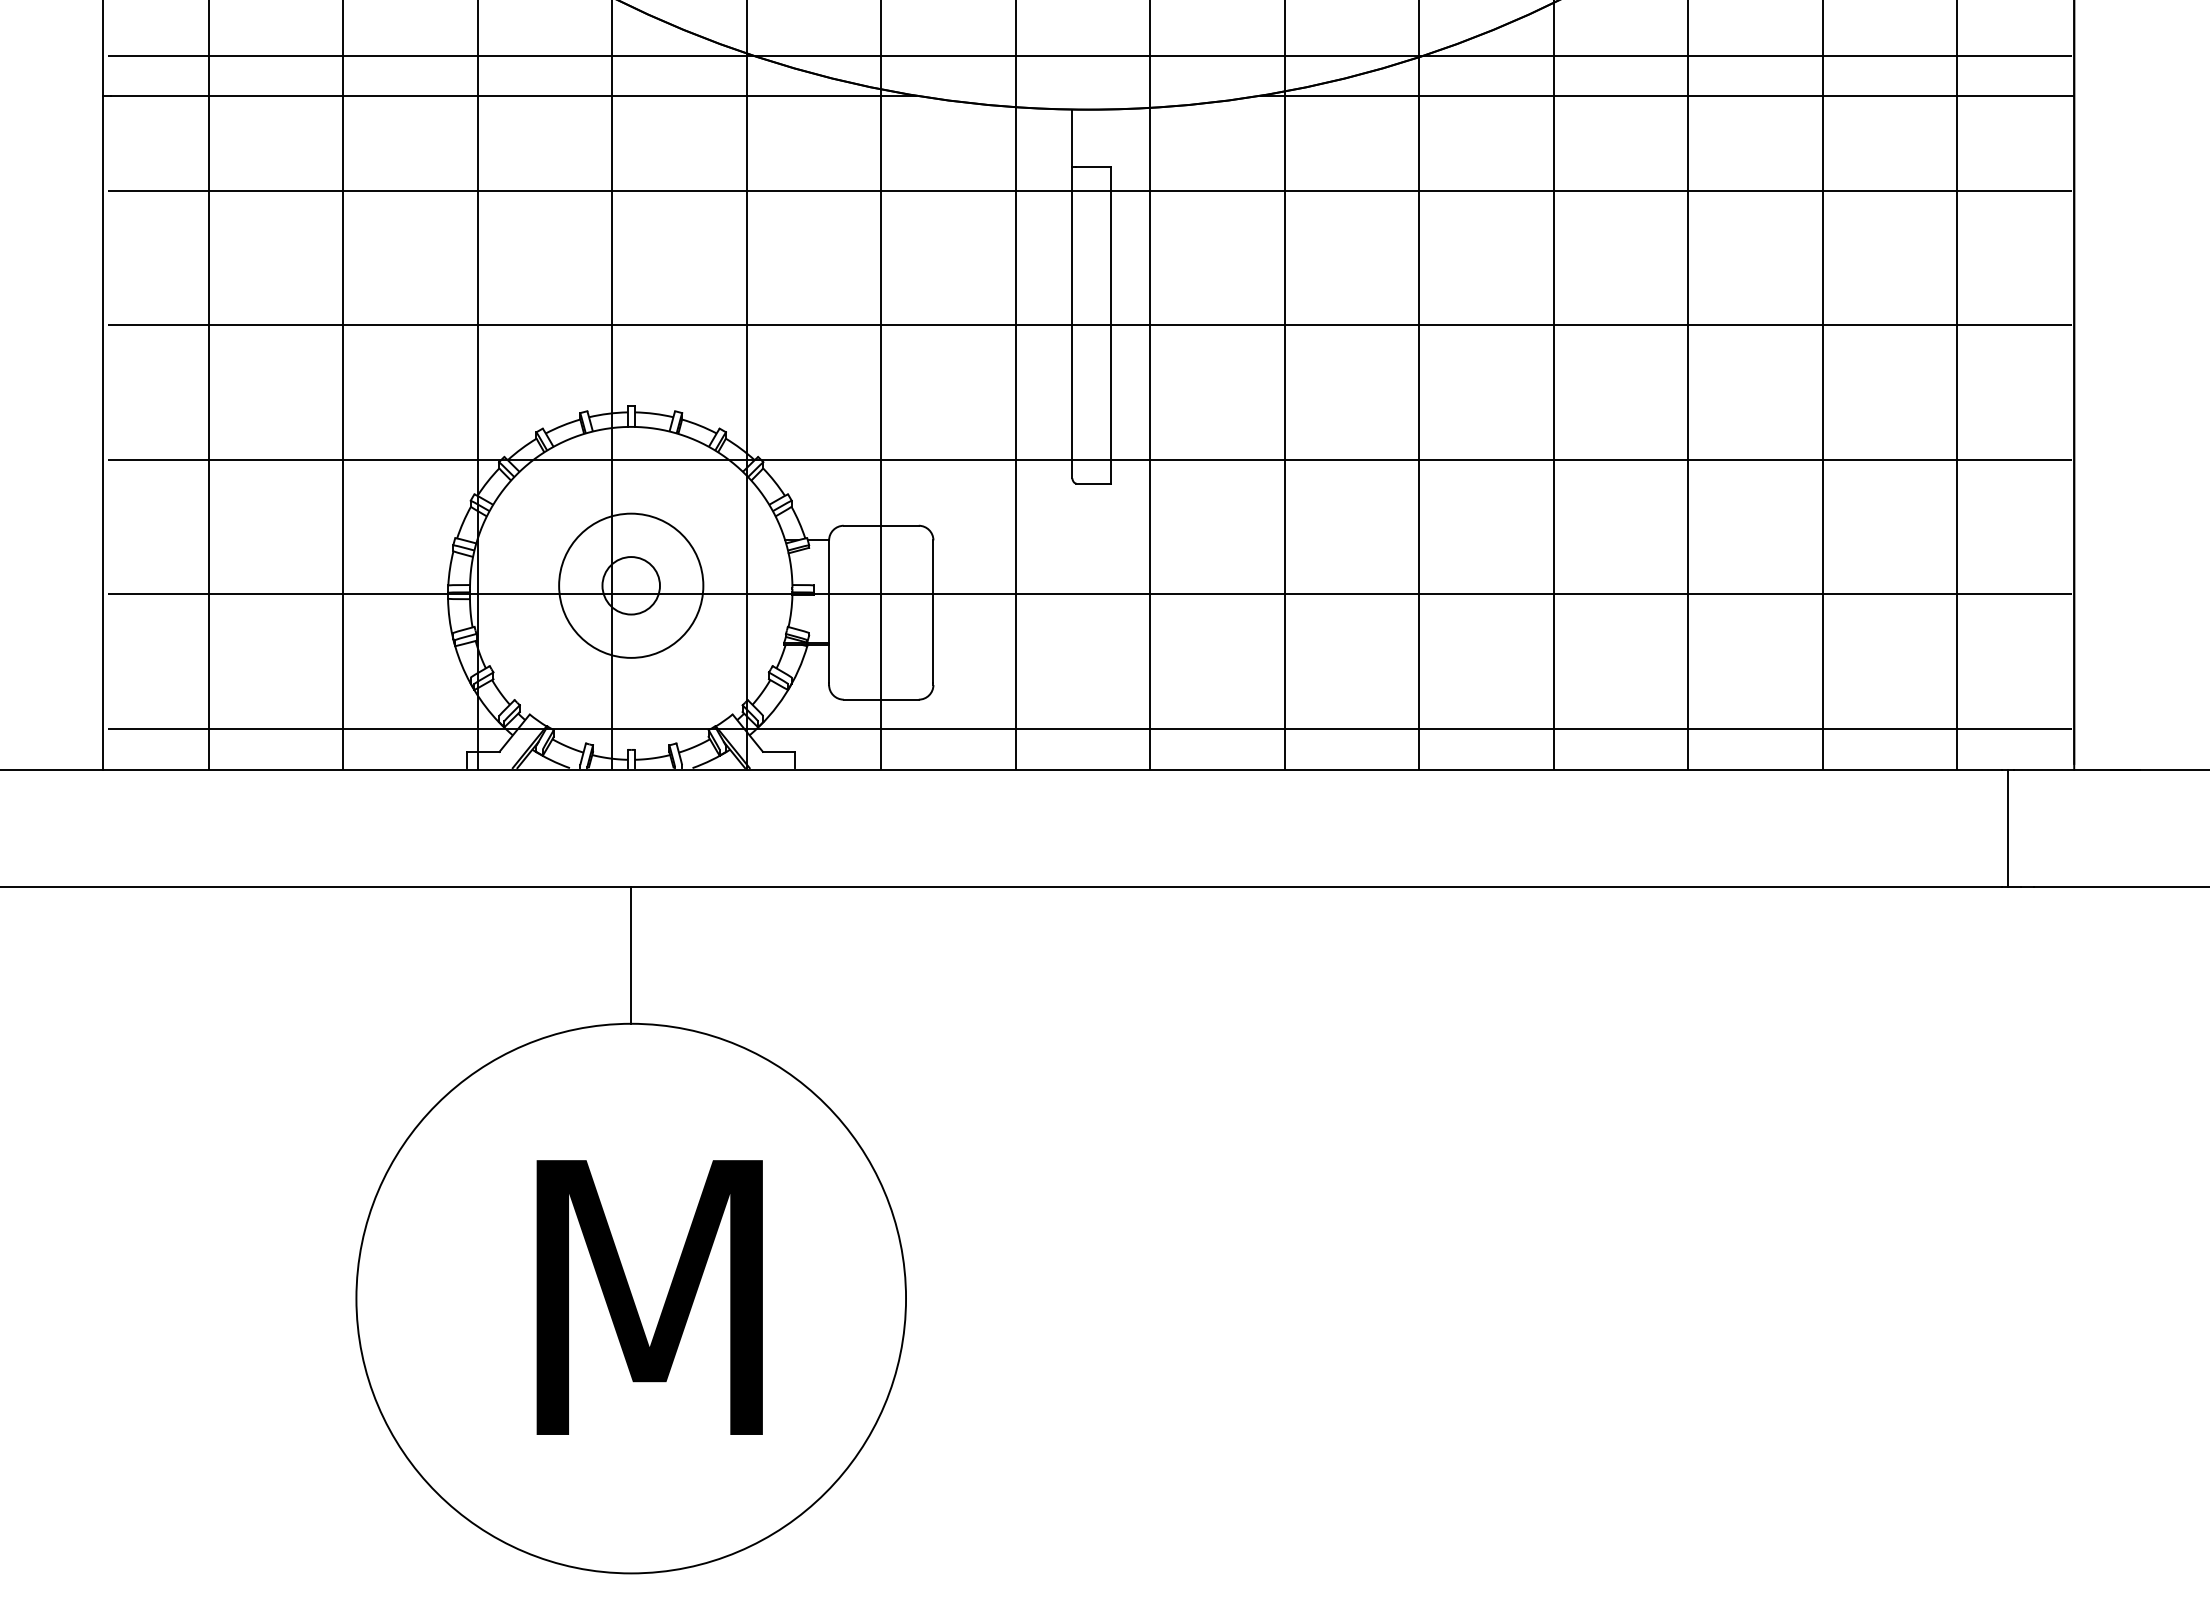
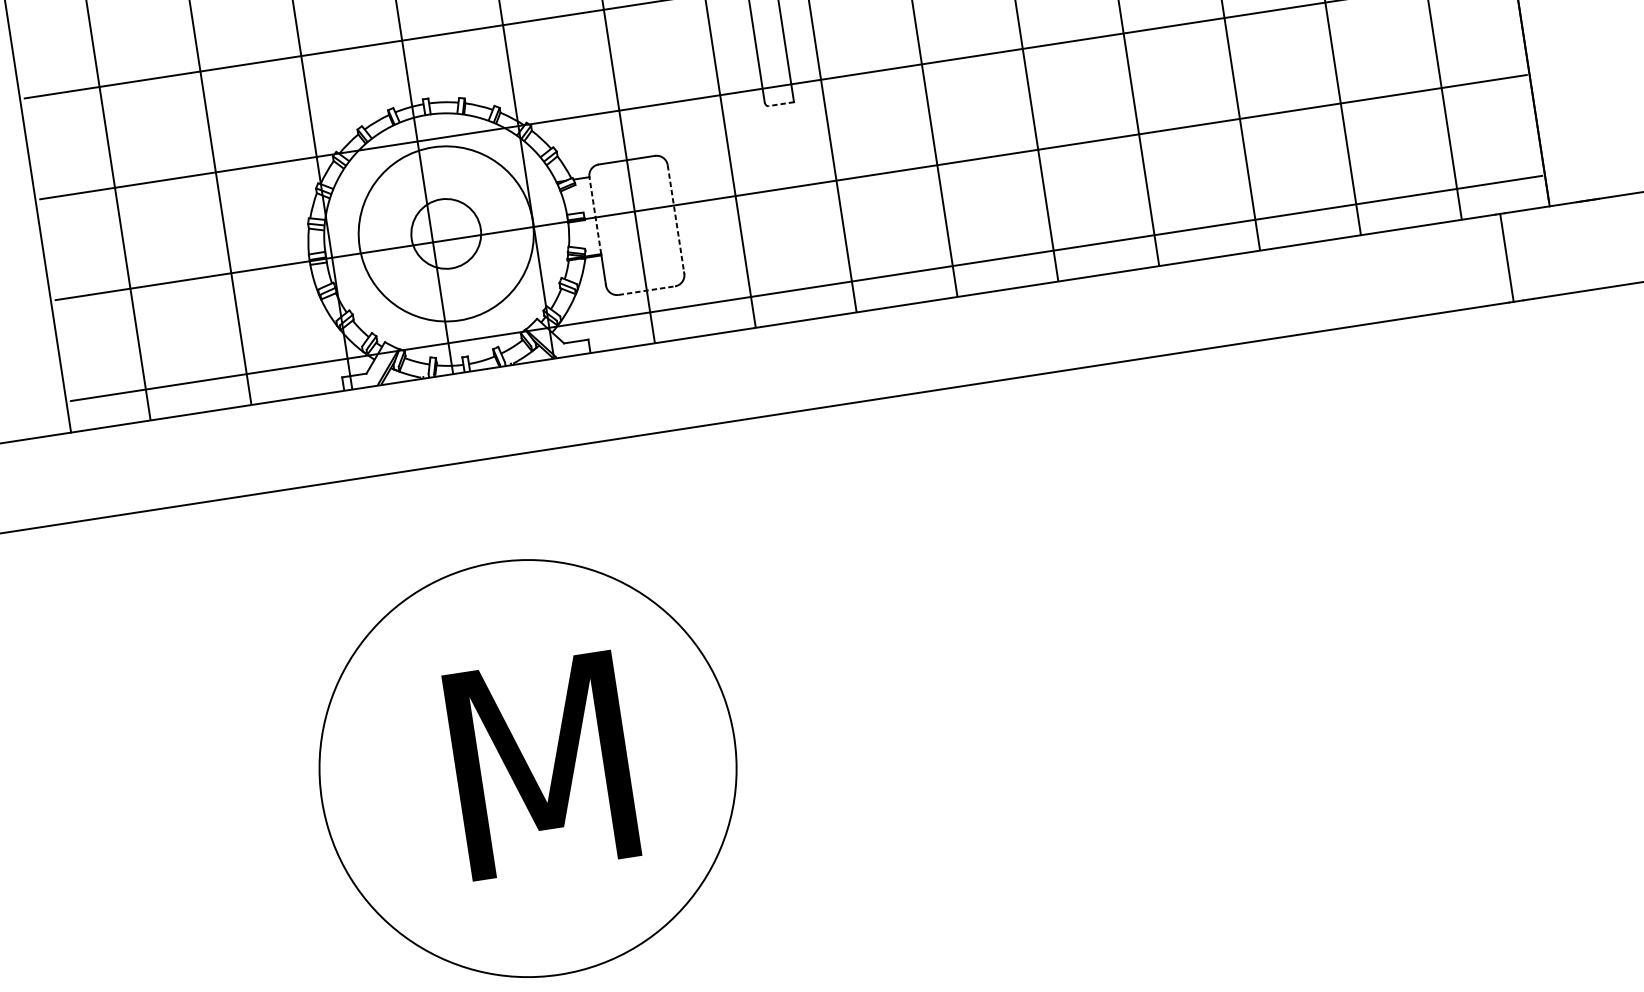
line: (1093, 483) -> (781, 104), solid -> dashed
circle: (631, 585) -> (446, 233), size x1.6
circle: (631, 585) -> (446, 233), size x1.6
line: (829, 591) -> (595, 215), solid -> dashed
line: (933, 612) -> (676, 219), solid -> dashed
line: (881, 699) -> (647, 290), solid -> dashed
line: (631, 955) -> (488, 511), removed

